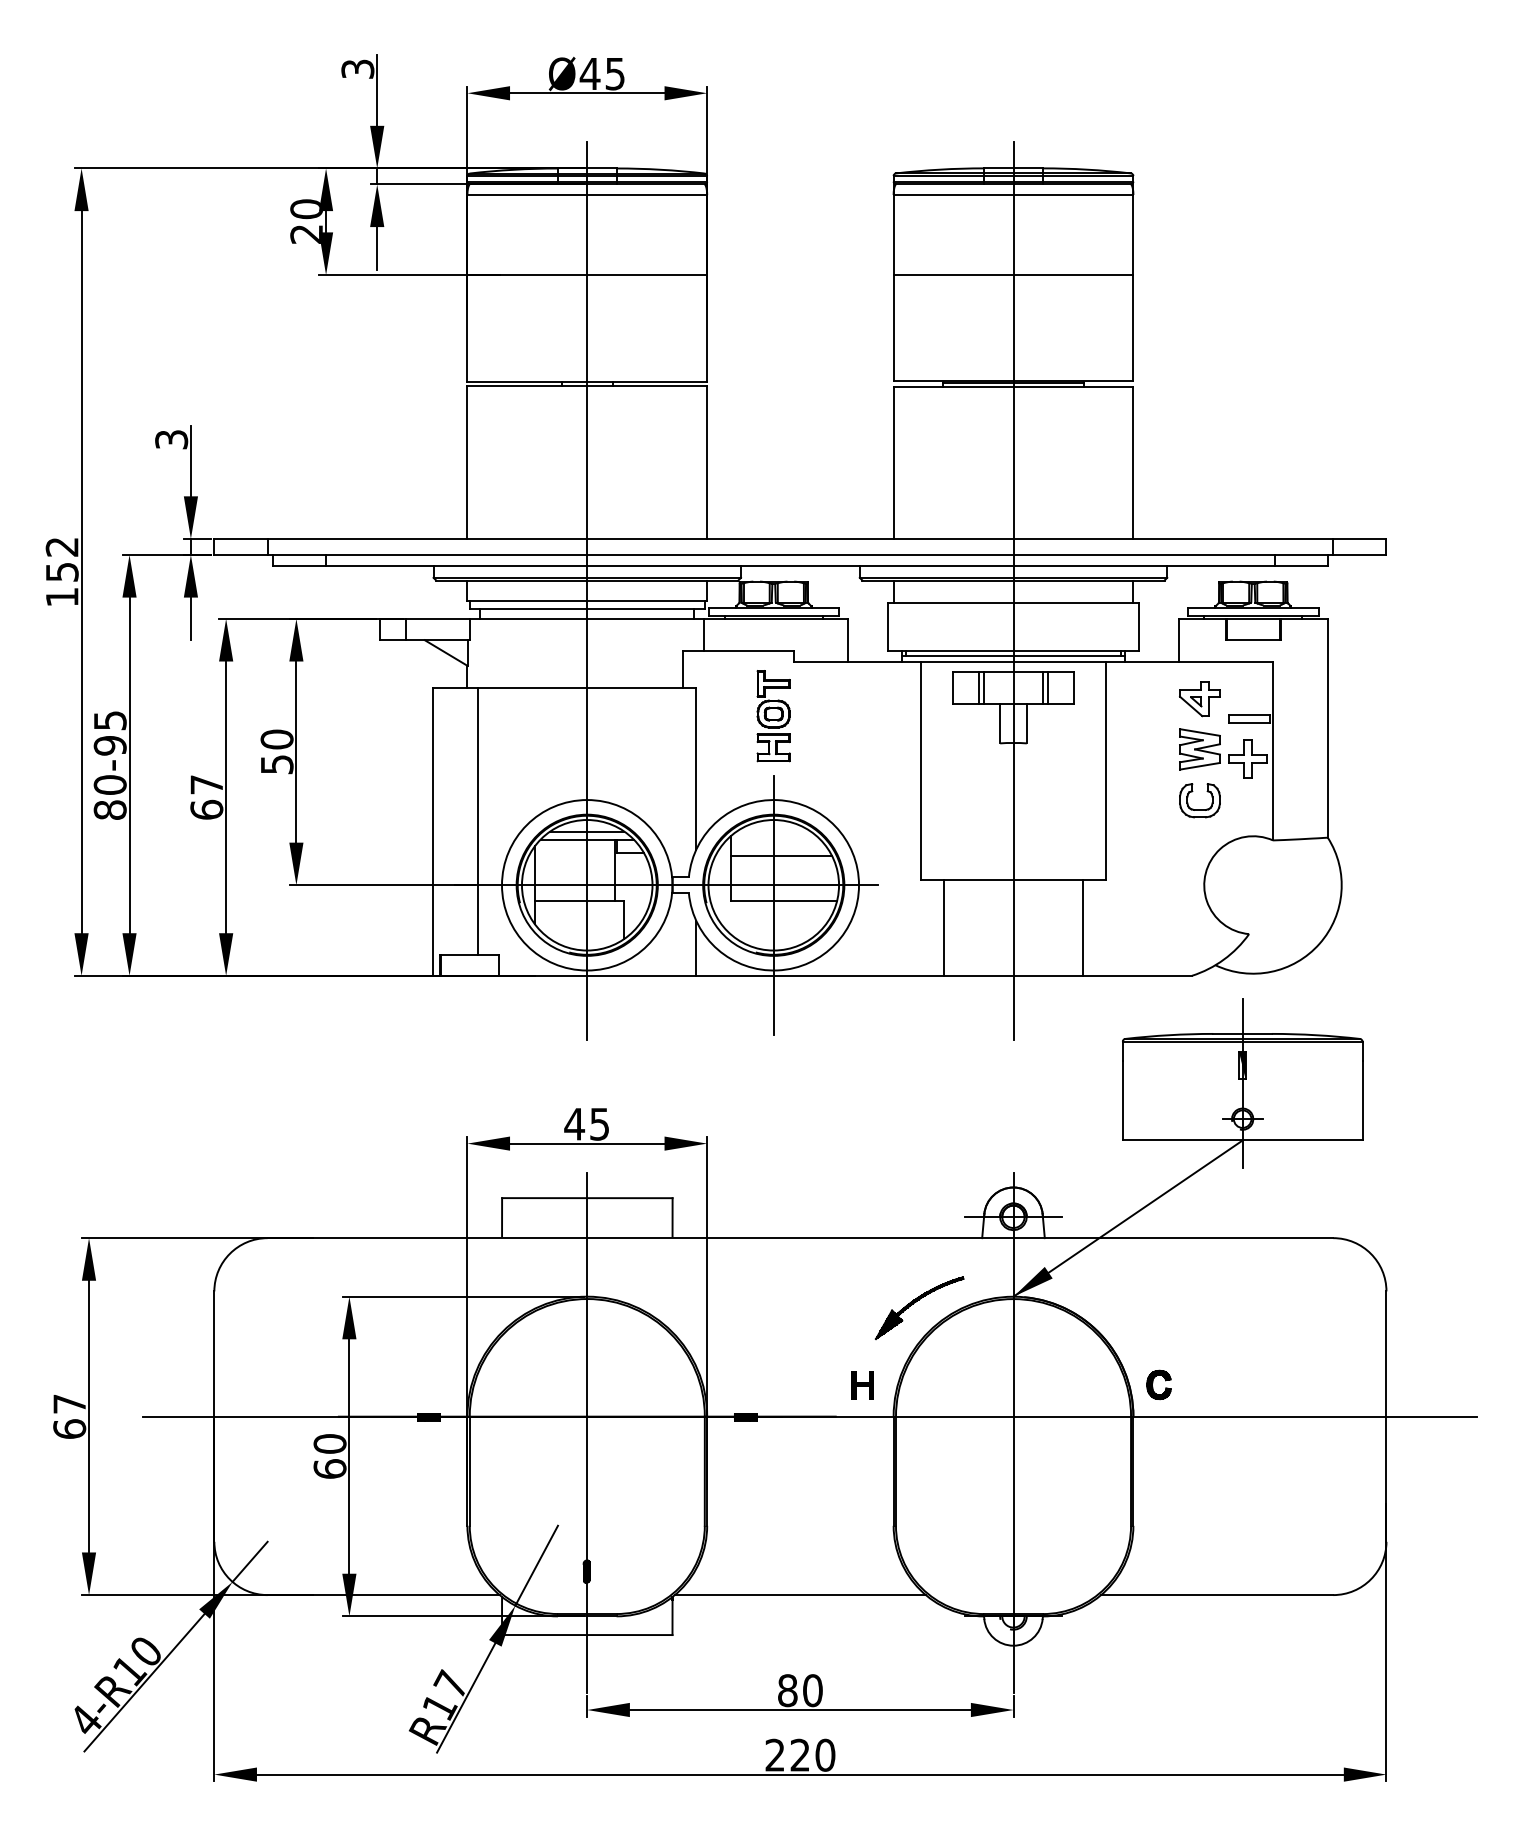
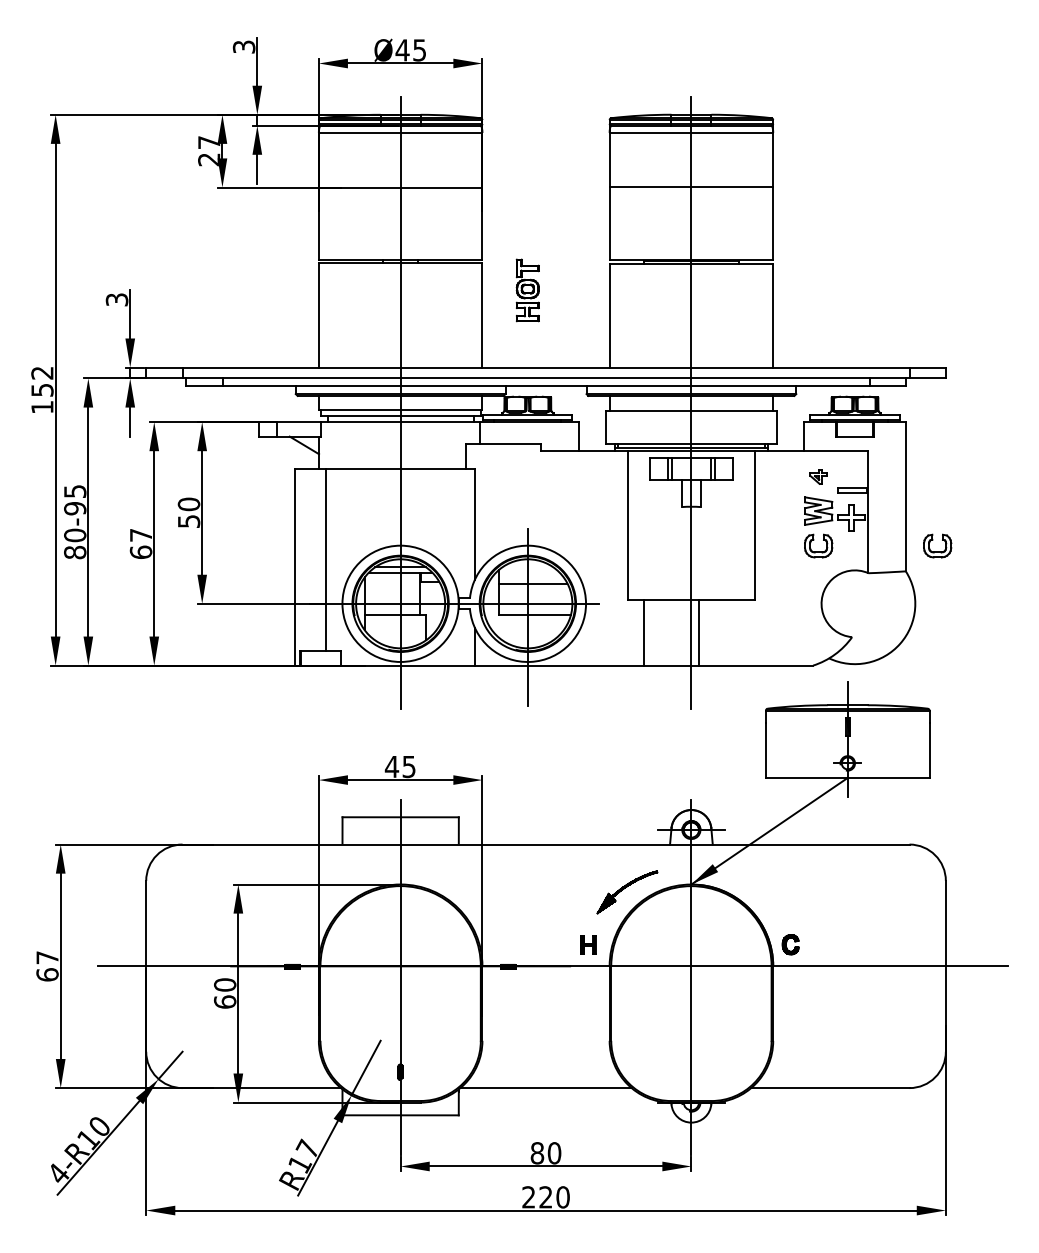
text: (307, 209) -> (209, 142), 20 -> 27
part: (1199, 698) -> (818, 476), size x0.6
part: (773, 716) -> (527, 290), moved
part: (1374, 799) -> (937, 545), added
line: (1082, 927) -> (698, 632), moved

